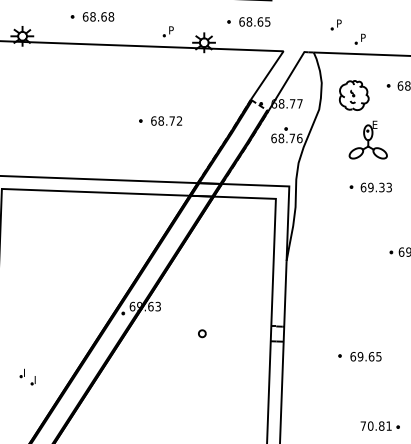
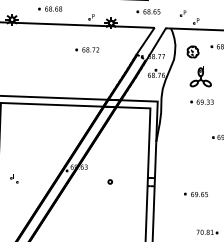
part: (248, 21) -> (148, 11), moved
part: (353, 94) -> (192, 51), size x0.7
part: (160, 120) -> (87, 49), moved
part: (26, 376) -> (14, 178), moved

